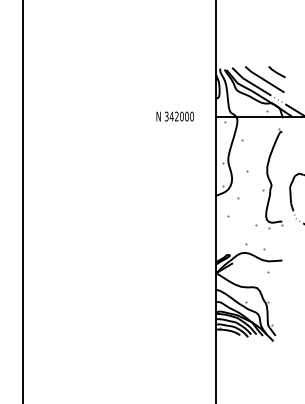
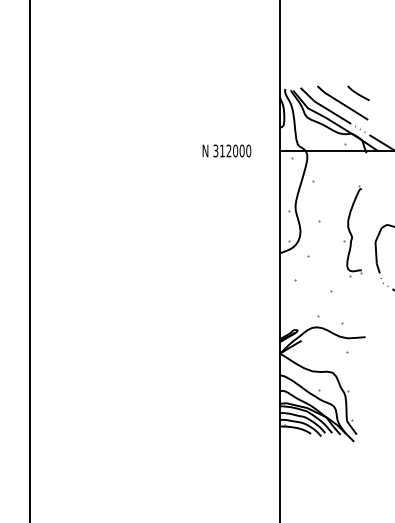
text: (171, 116) -> (222, 150), 342000 -> 312000
part: (272, 178) -> (352, 231), size x0.7

